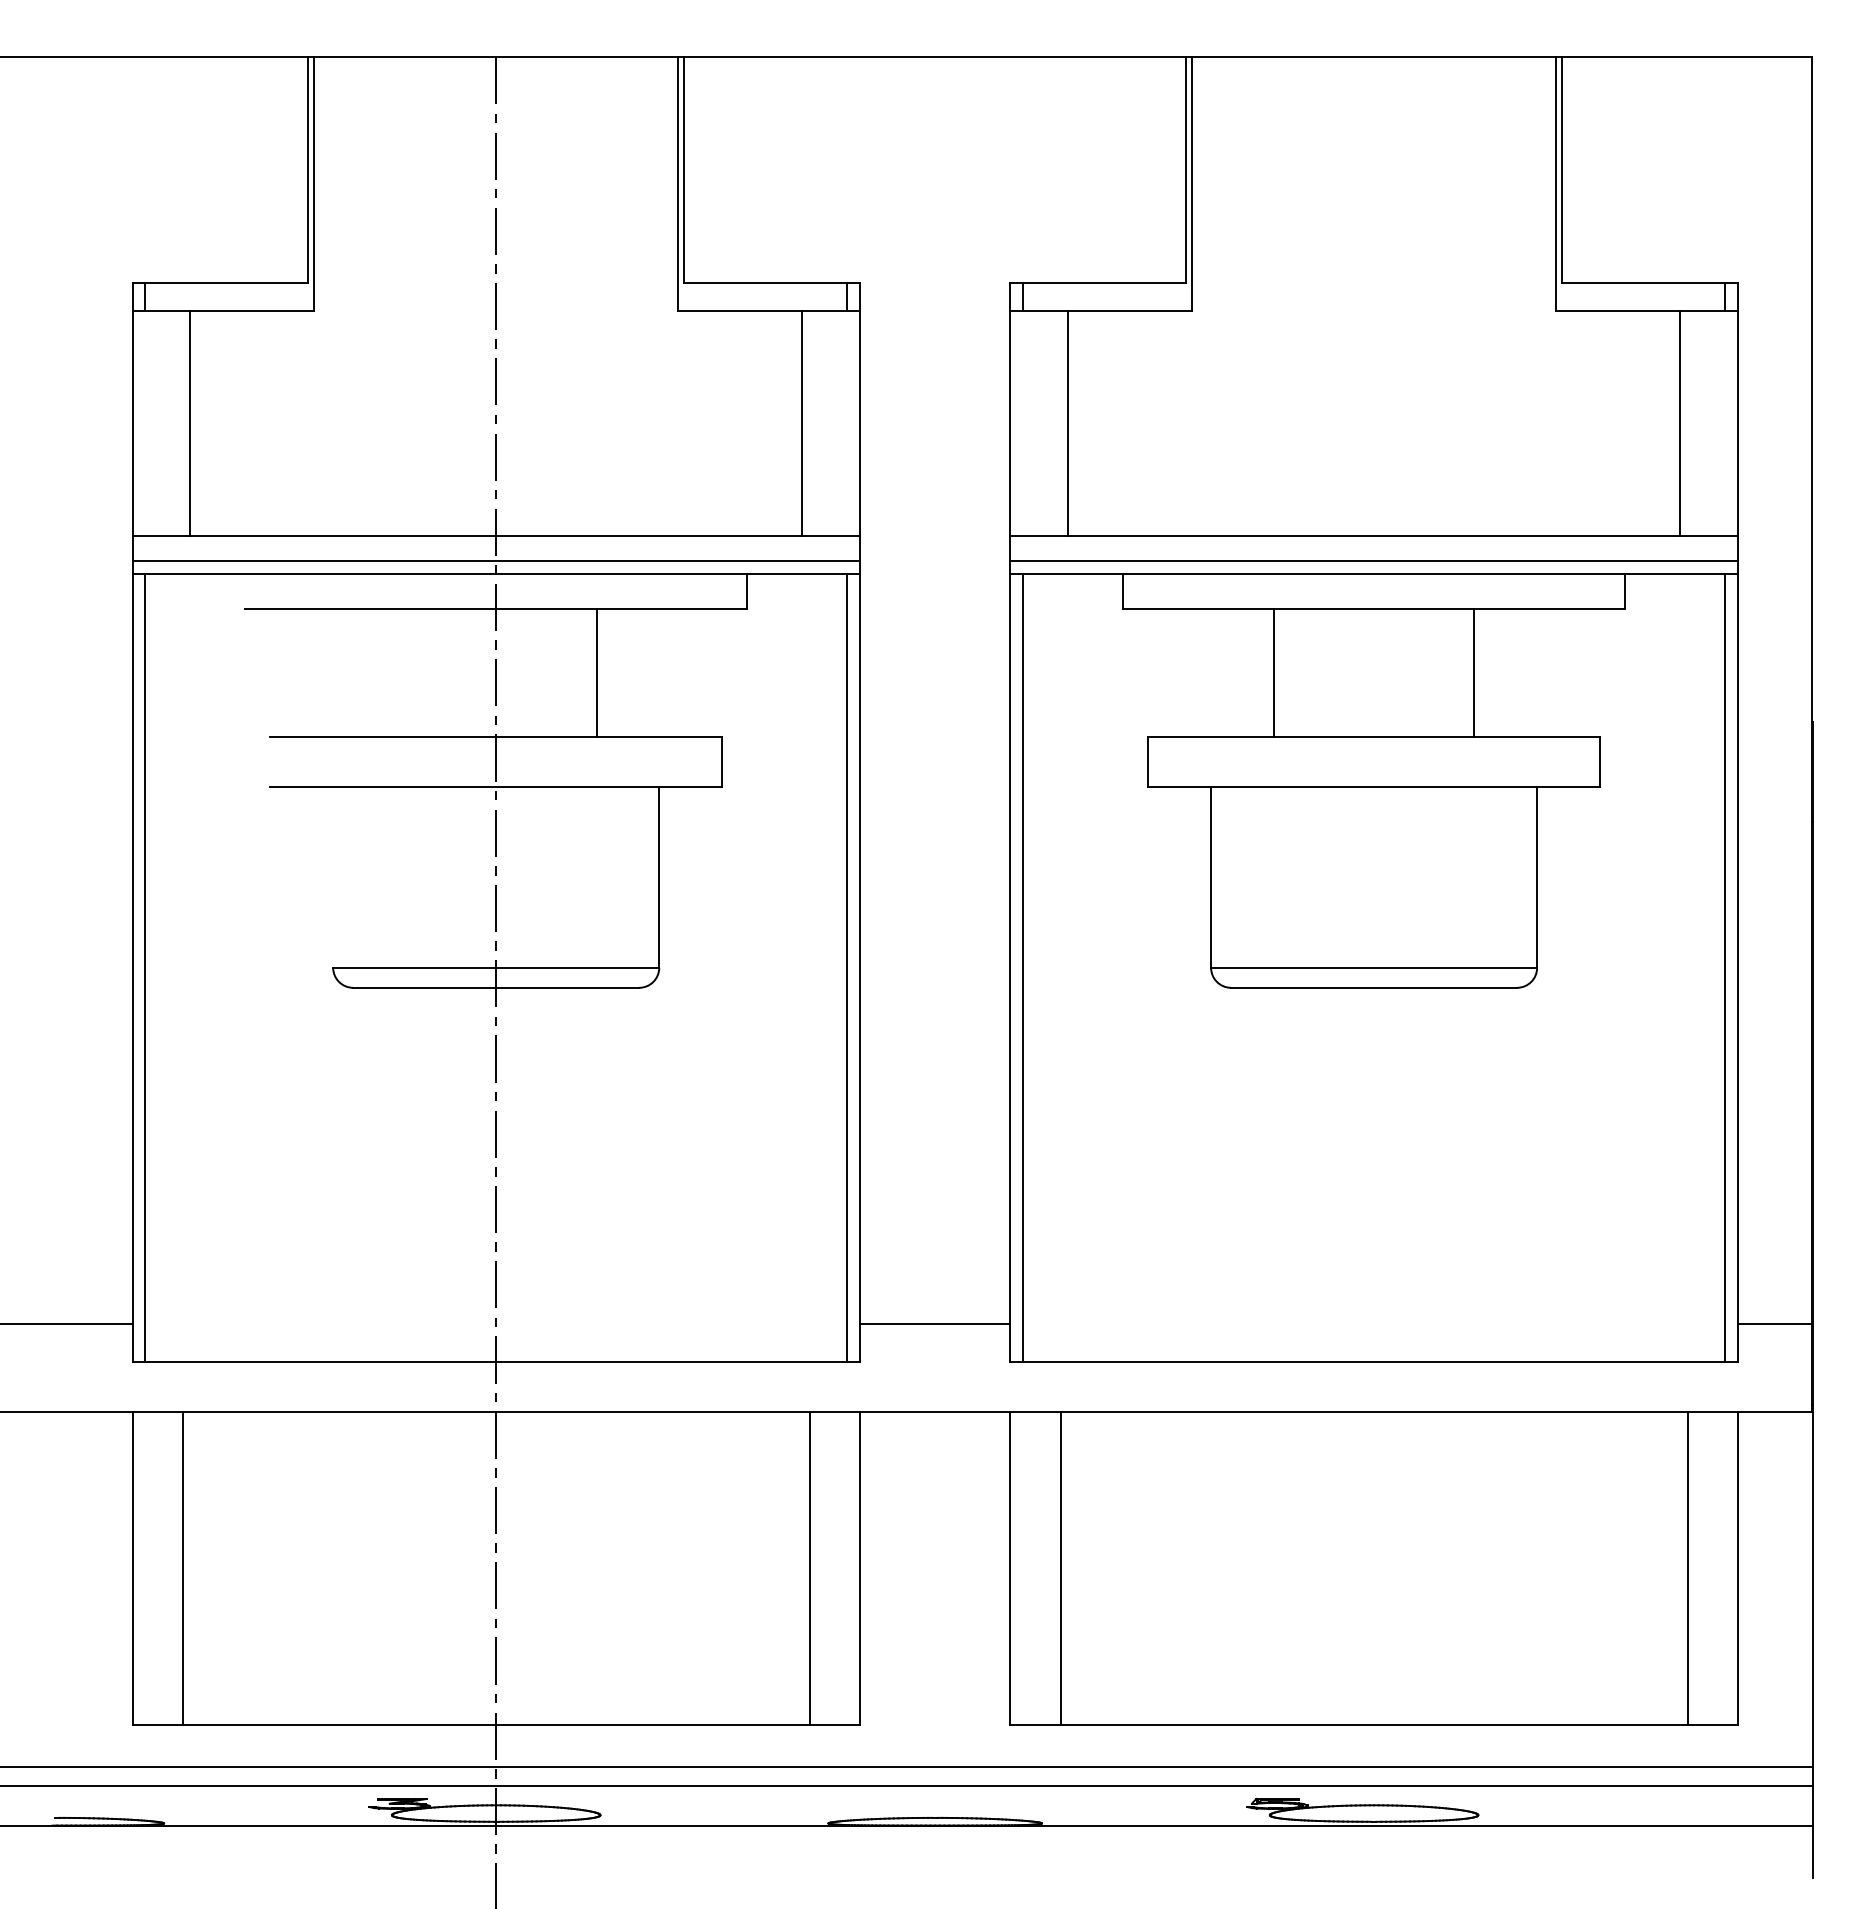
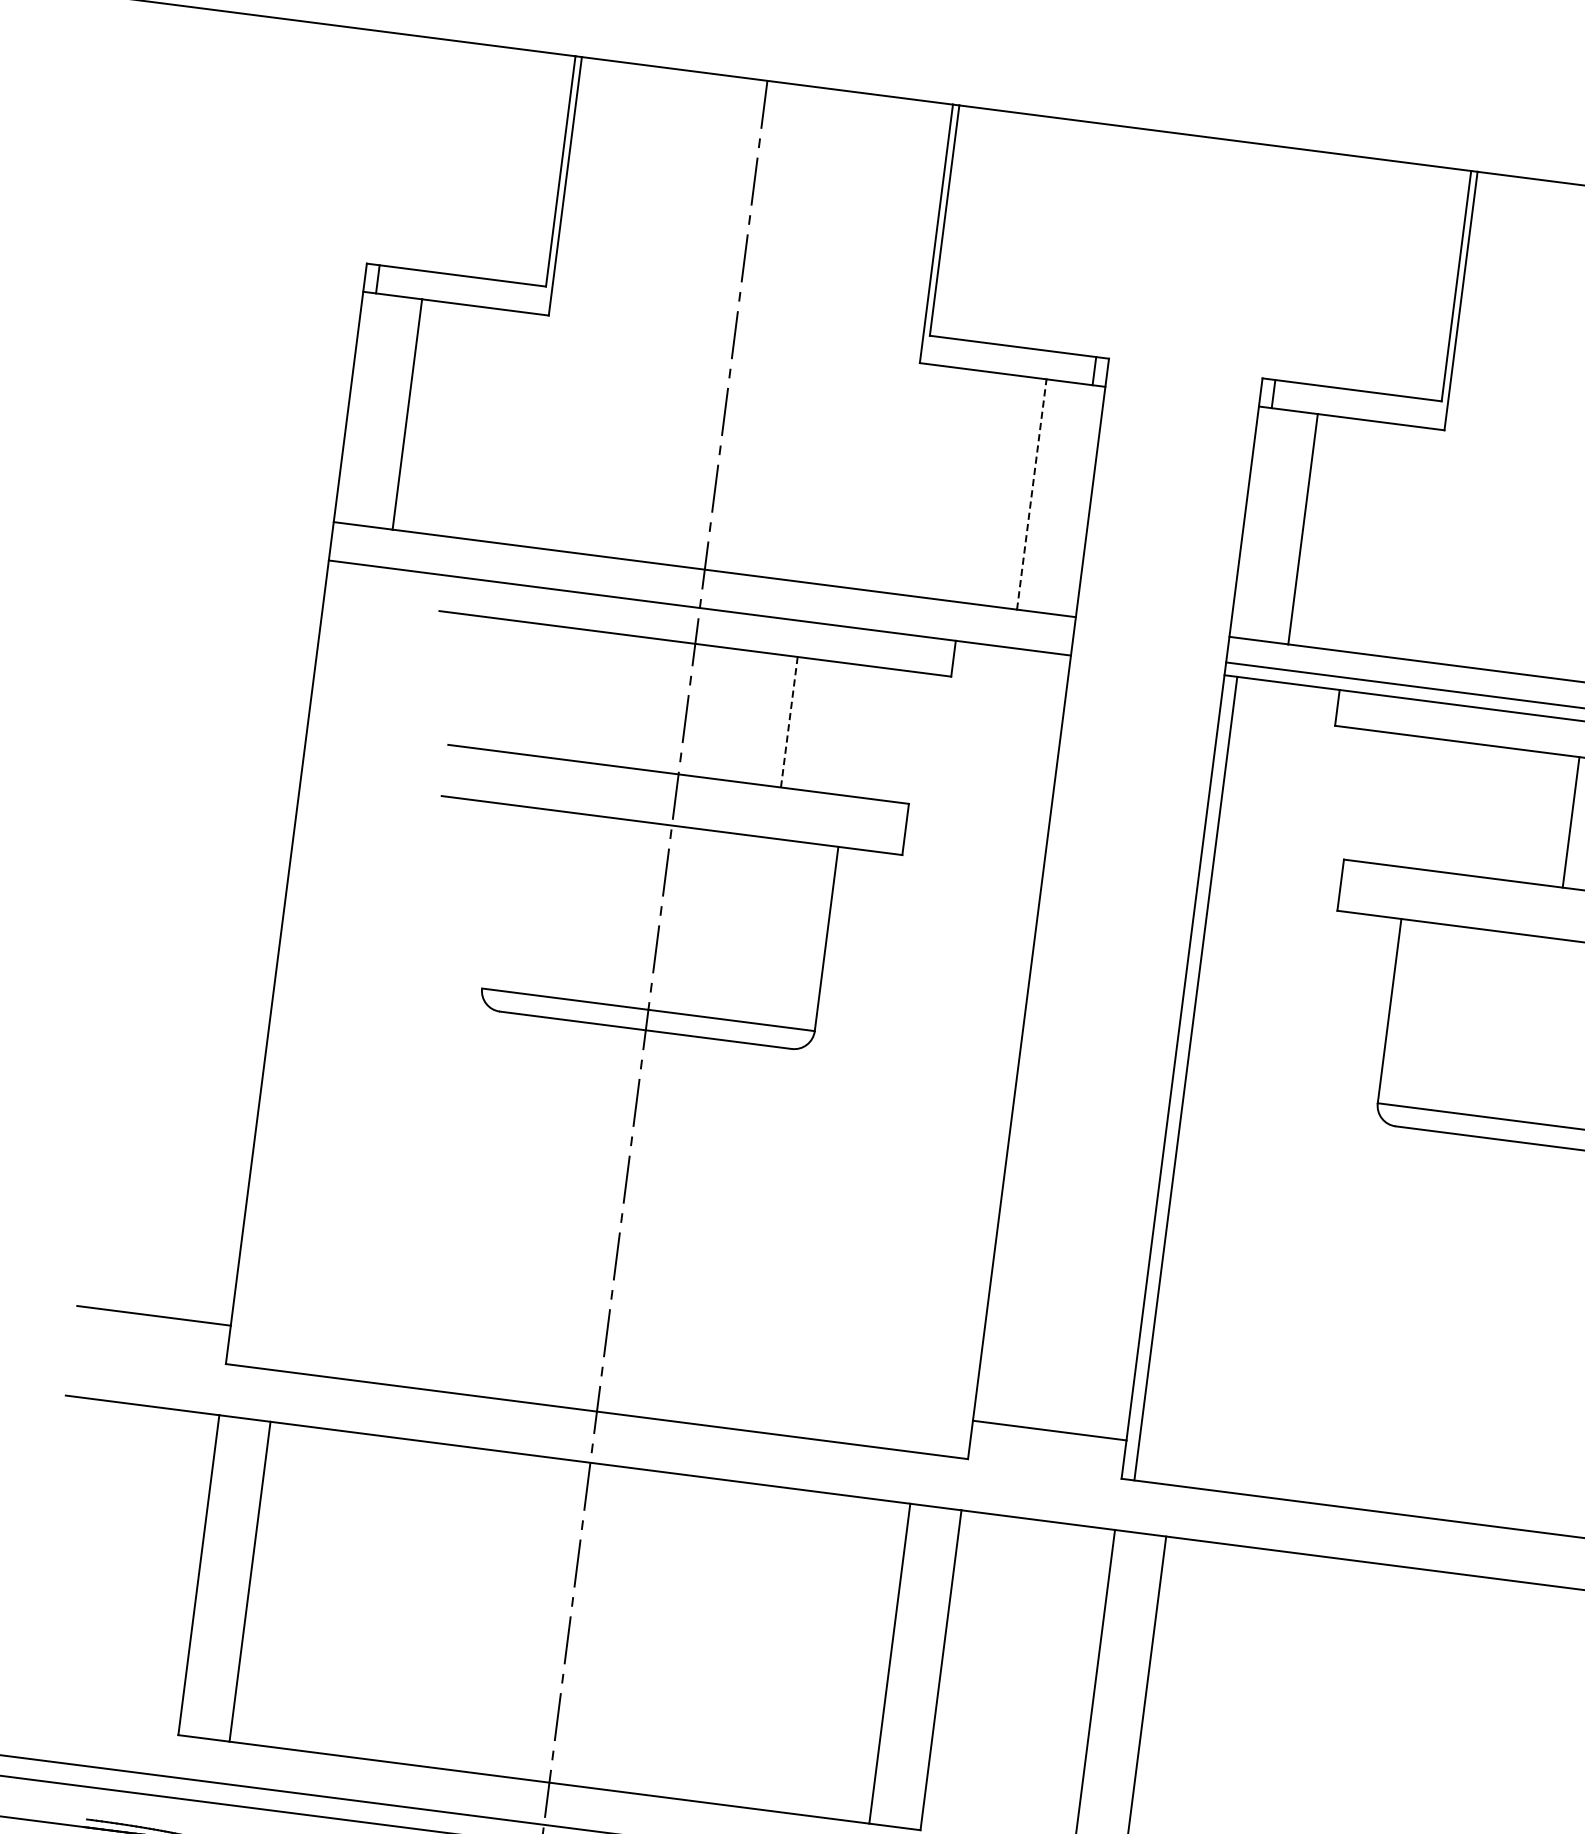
line: (802, 423) -> (1032, 494), solid -> dashed
line: (495, 561) -> (700, 595), removed
line: (596, 673) -> (789, 722), solid -> dashed
line: (1273, 673) -> (1570, 822), moved
line: (145, 967) -> (290, 963), removed
line: (847, 967) -> (1006, 1055), removed

